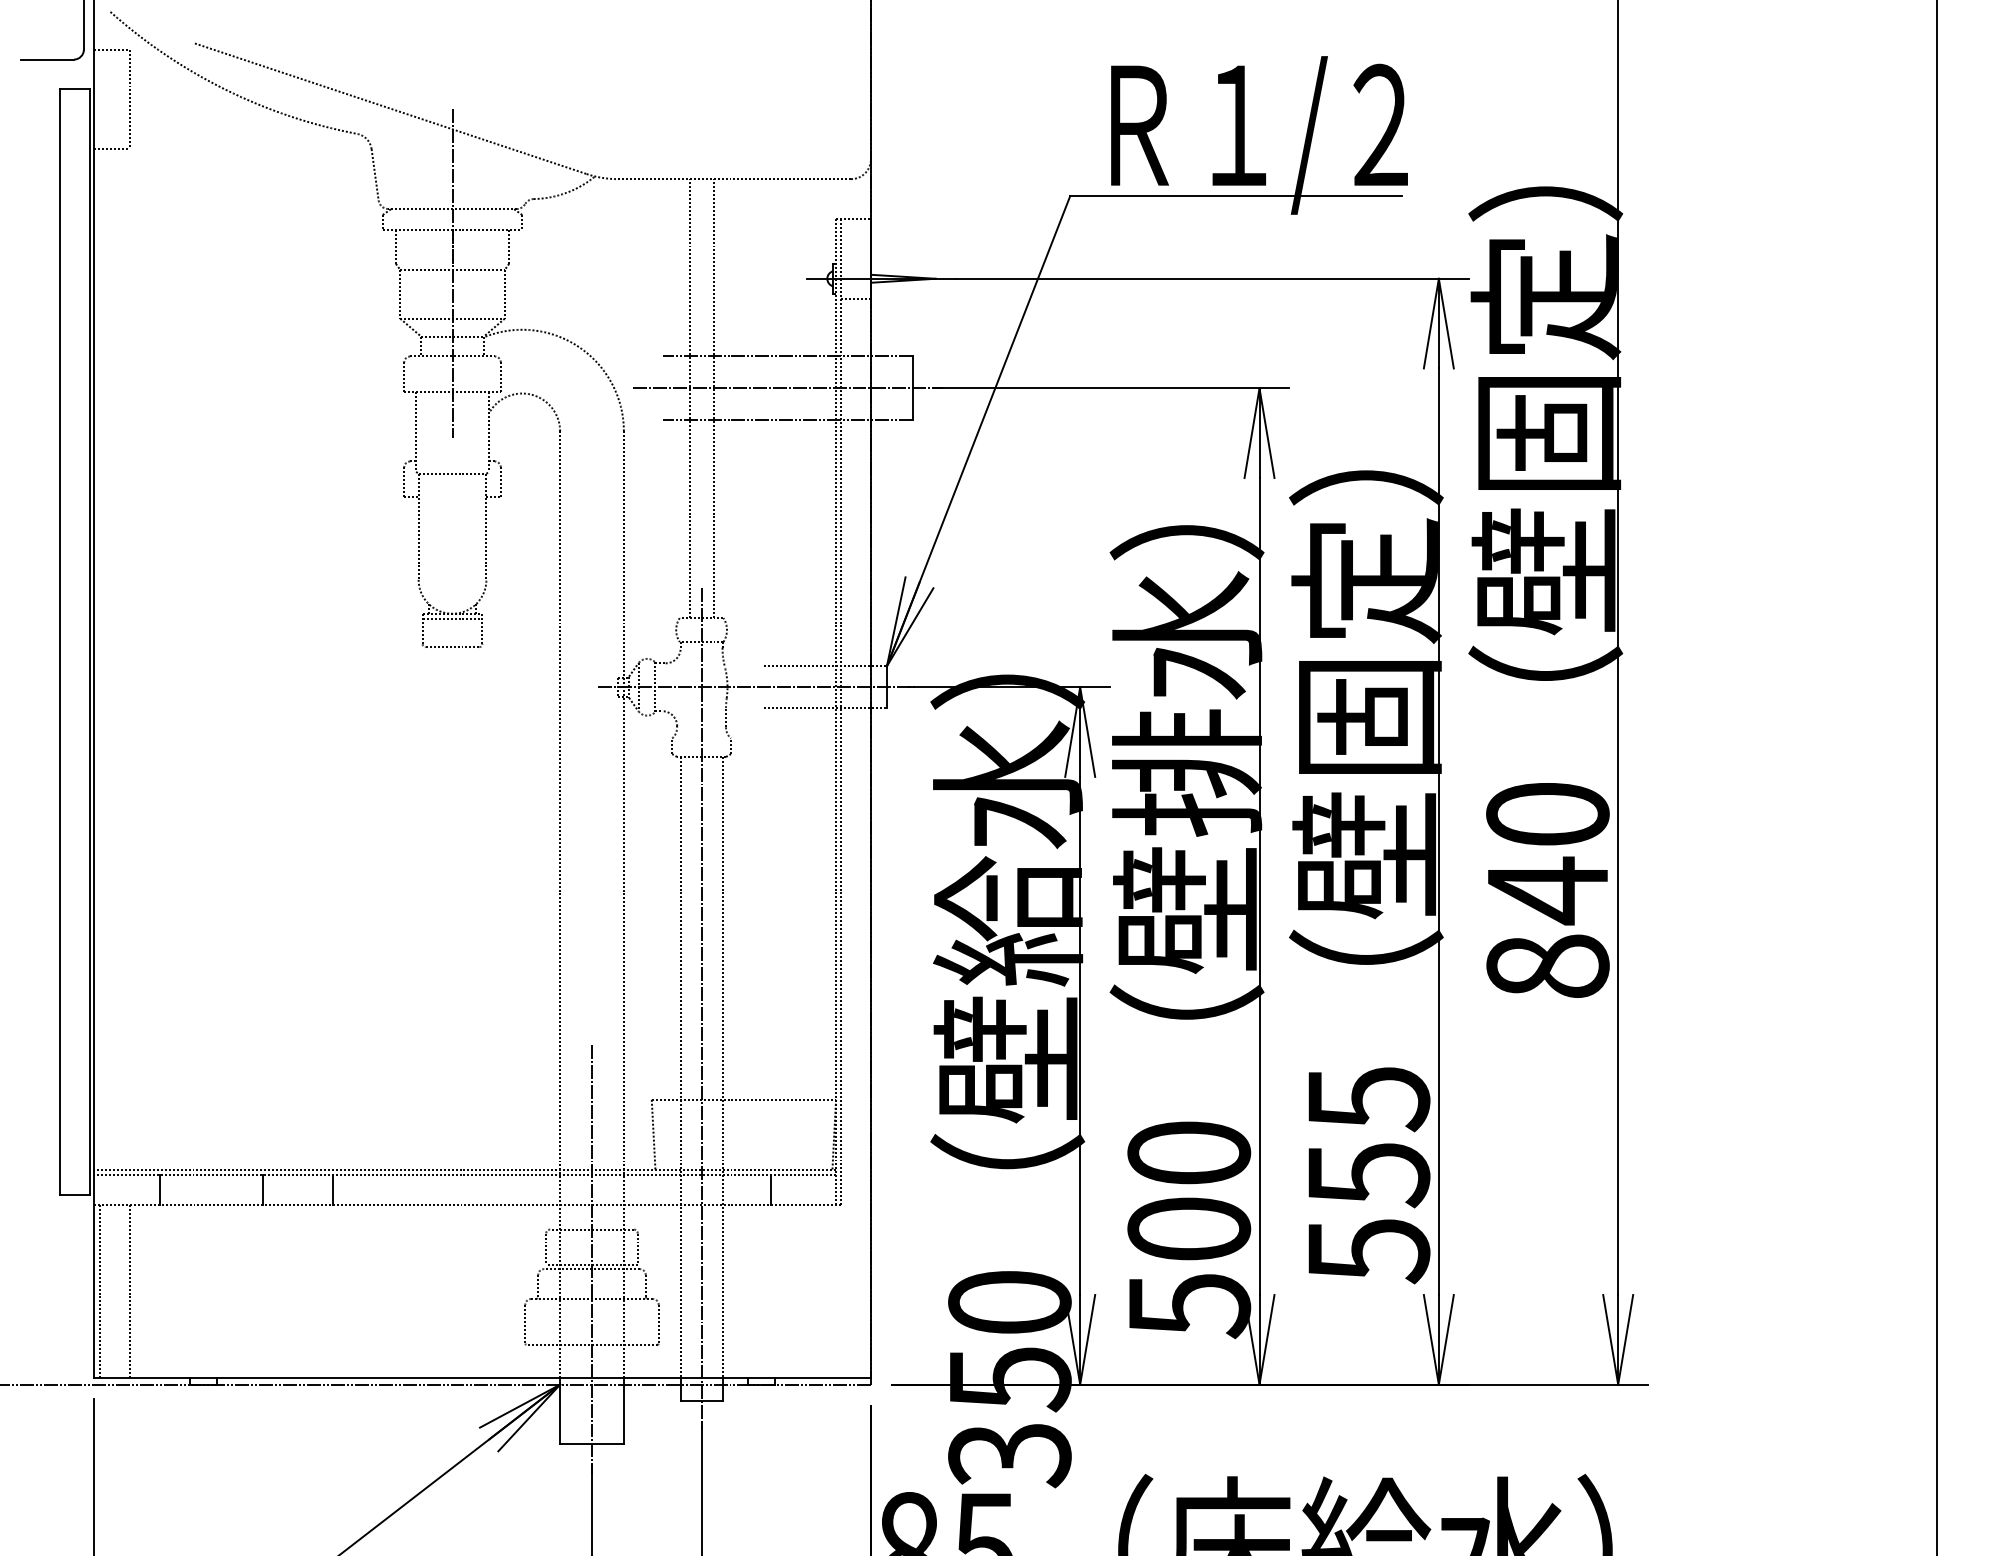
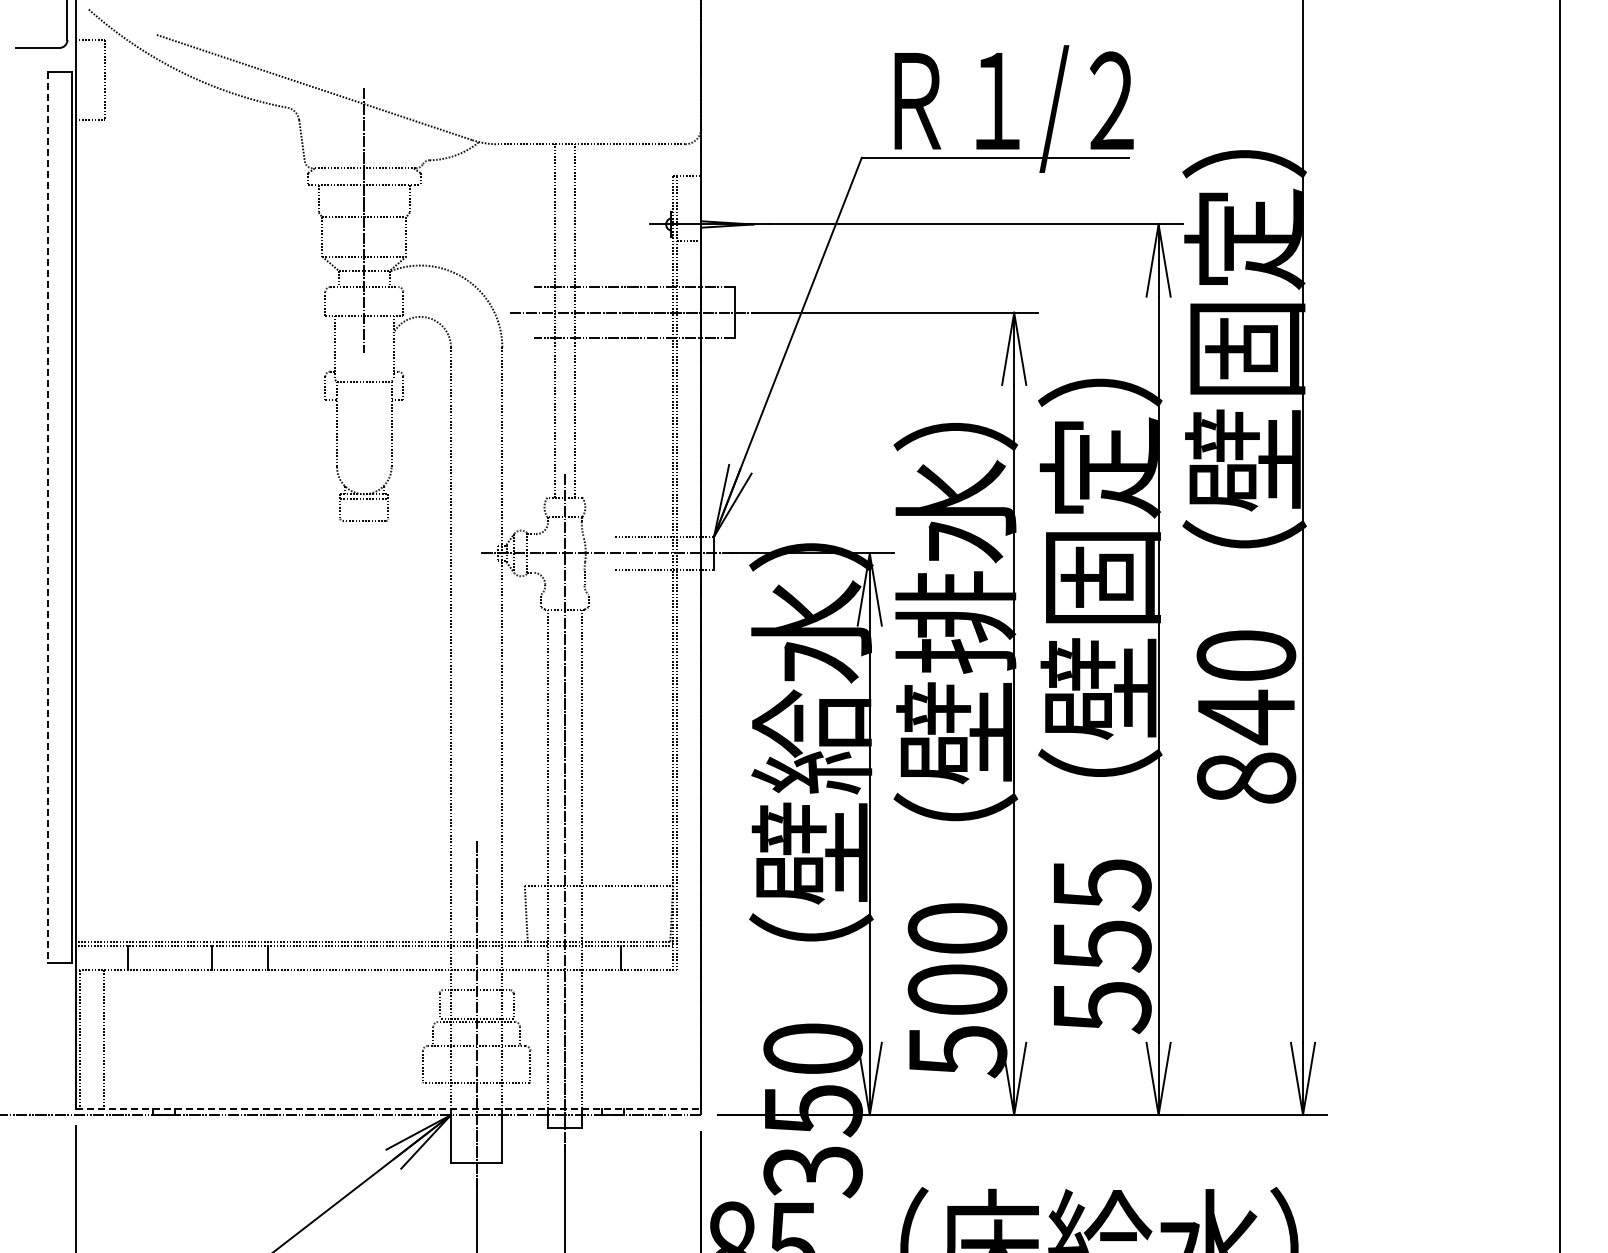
line: (60, 642) -> (48, 517), solid -> dashed
line: (482, 1377) -> (388, 1109), solid -> dashed

